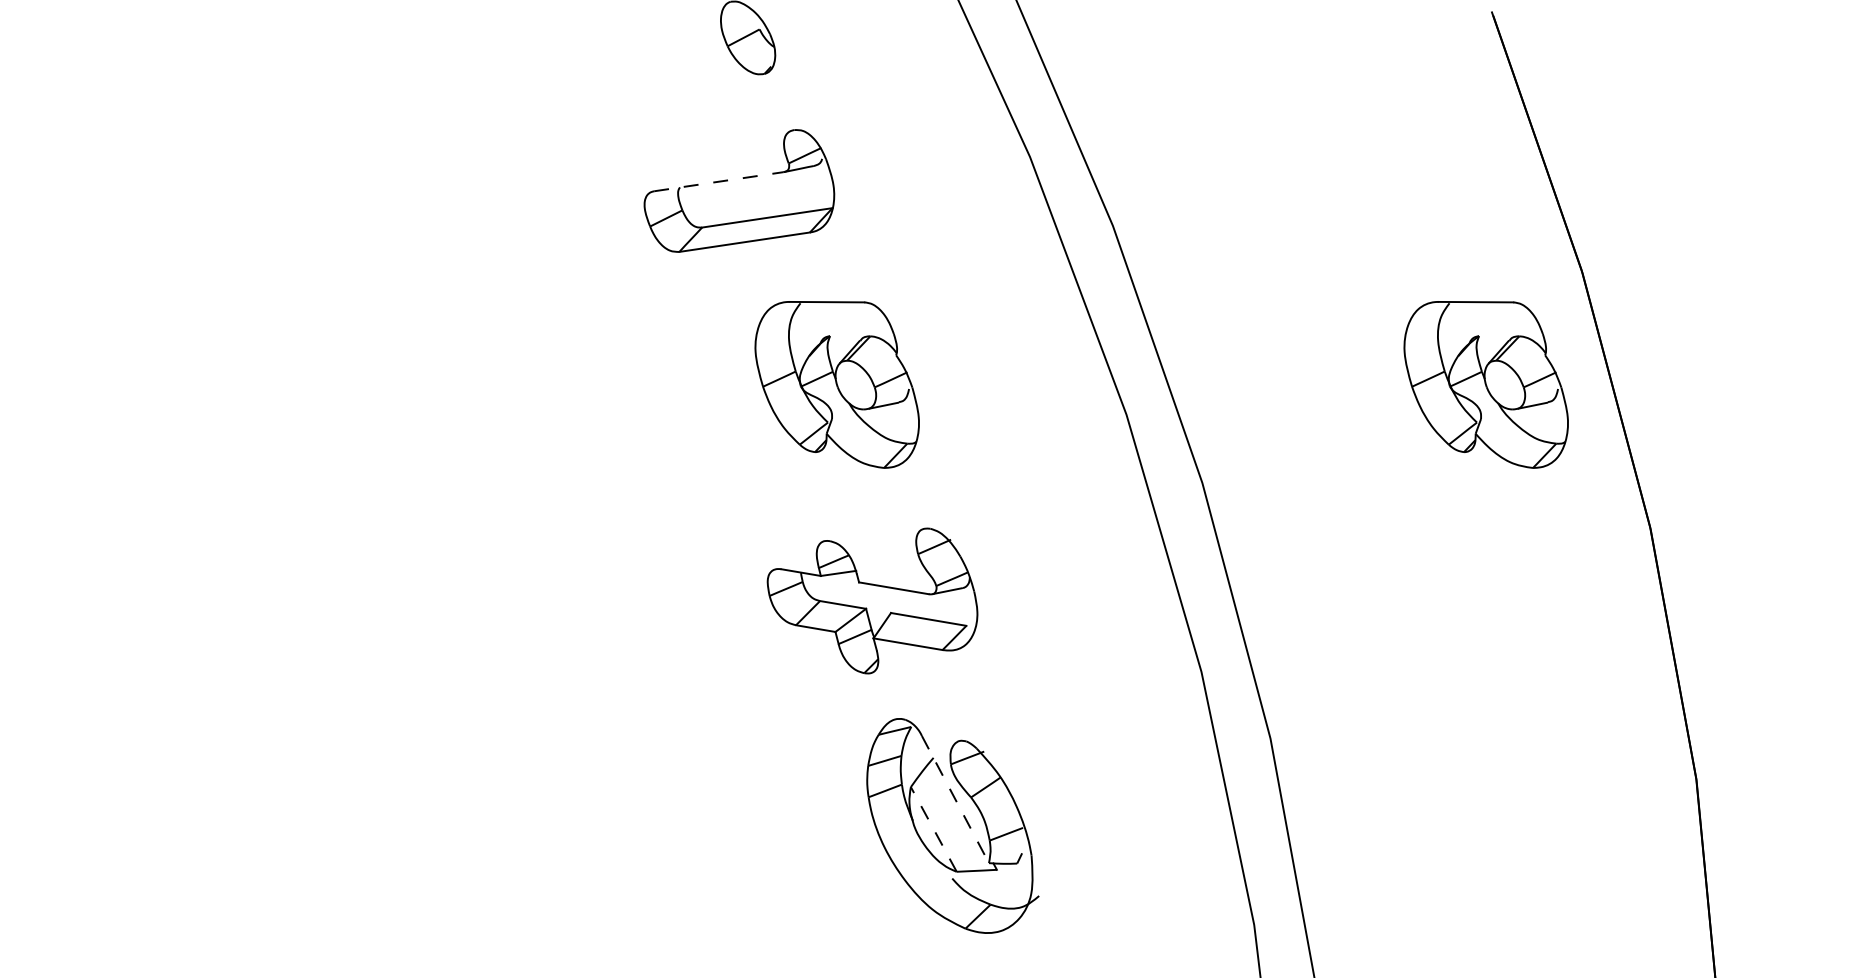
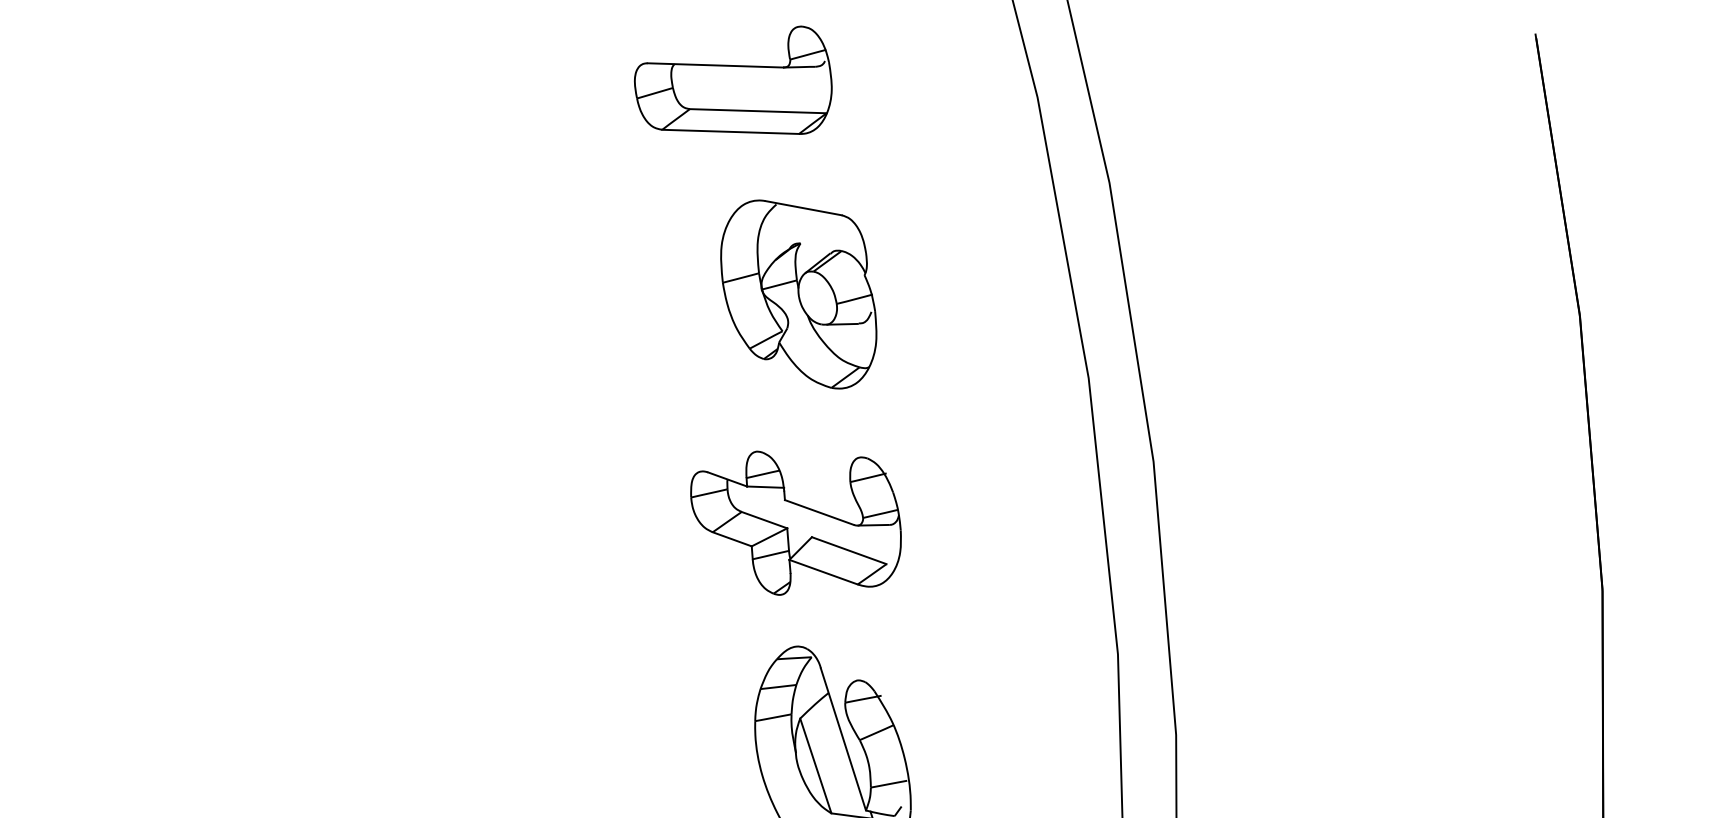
line: (719, 181) -> (716, 65), dashed -> solid
part: (1485, 384) -> (1460, 413), removed
line: (955, 799) -> (843, 739), dashed -> solid
line: (933, 829) -> (815, 765), dashed -> solid

